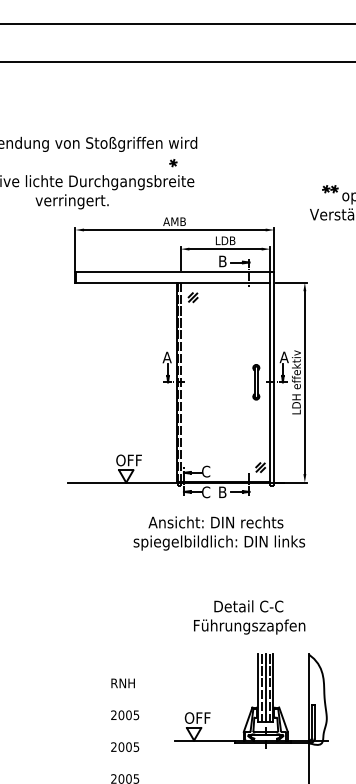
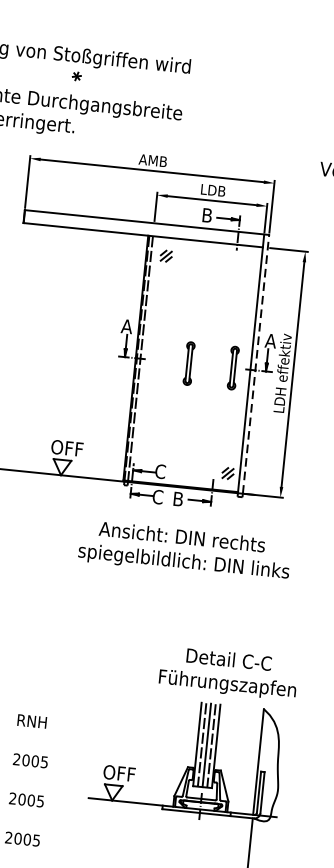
part: (173, 163) -> (76, 76), moved
line: (274, 376) -> (256, 363), solid -> dashed
part: (220, 382) -> (189, 363), added
text: (218, 533) -> (183, 550), moved
text: (249, 617) -> (228, 673), moved

